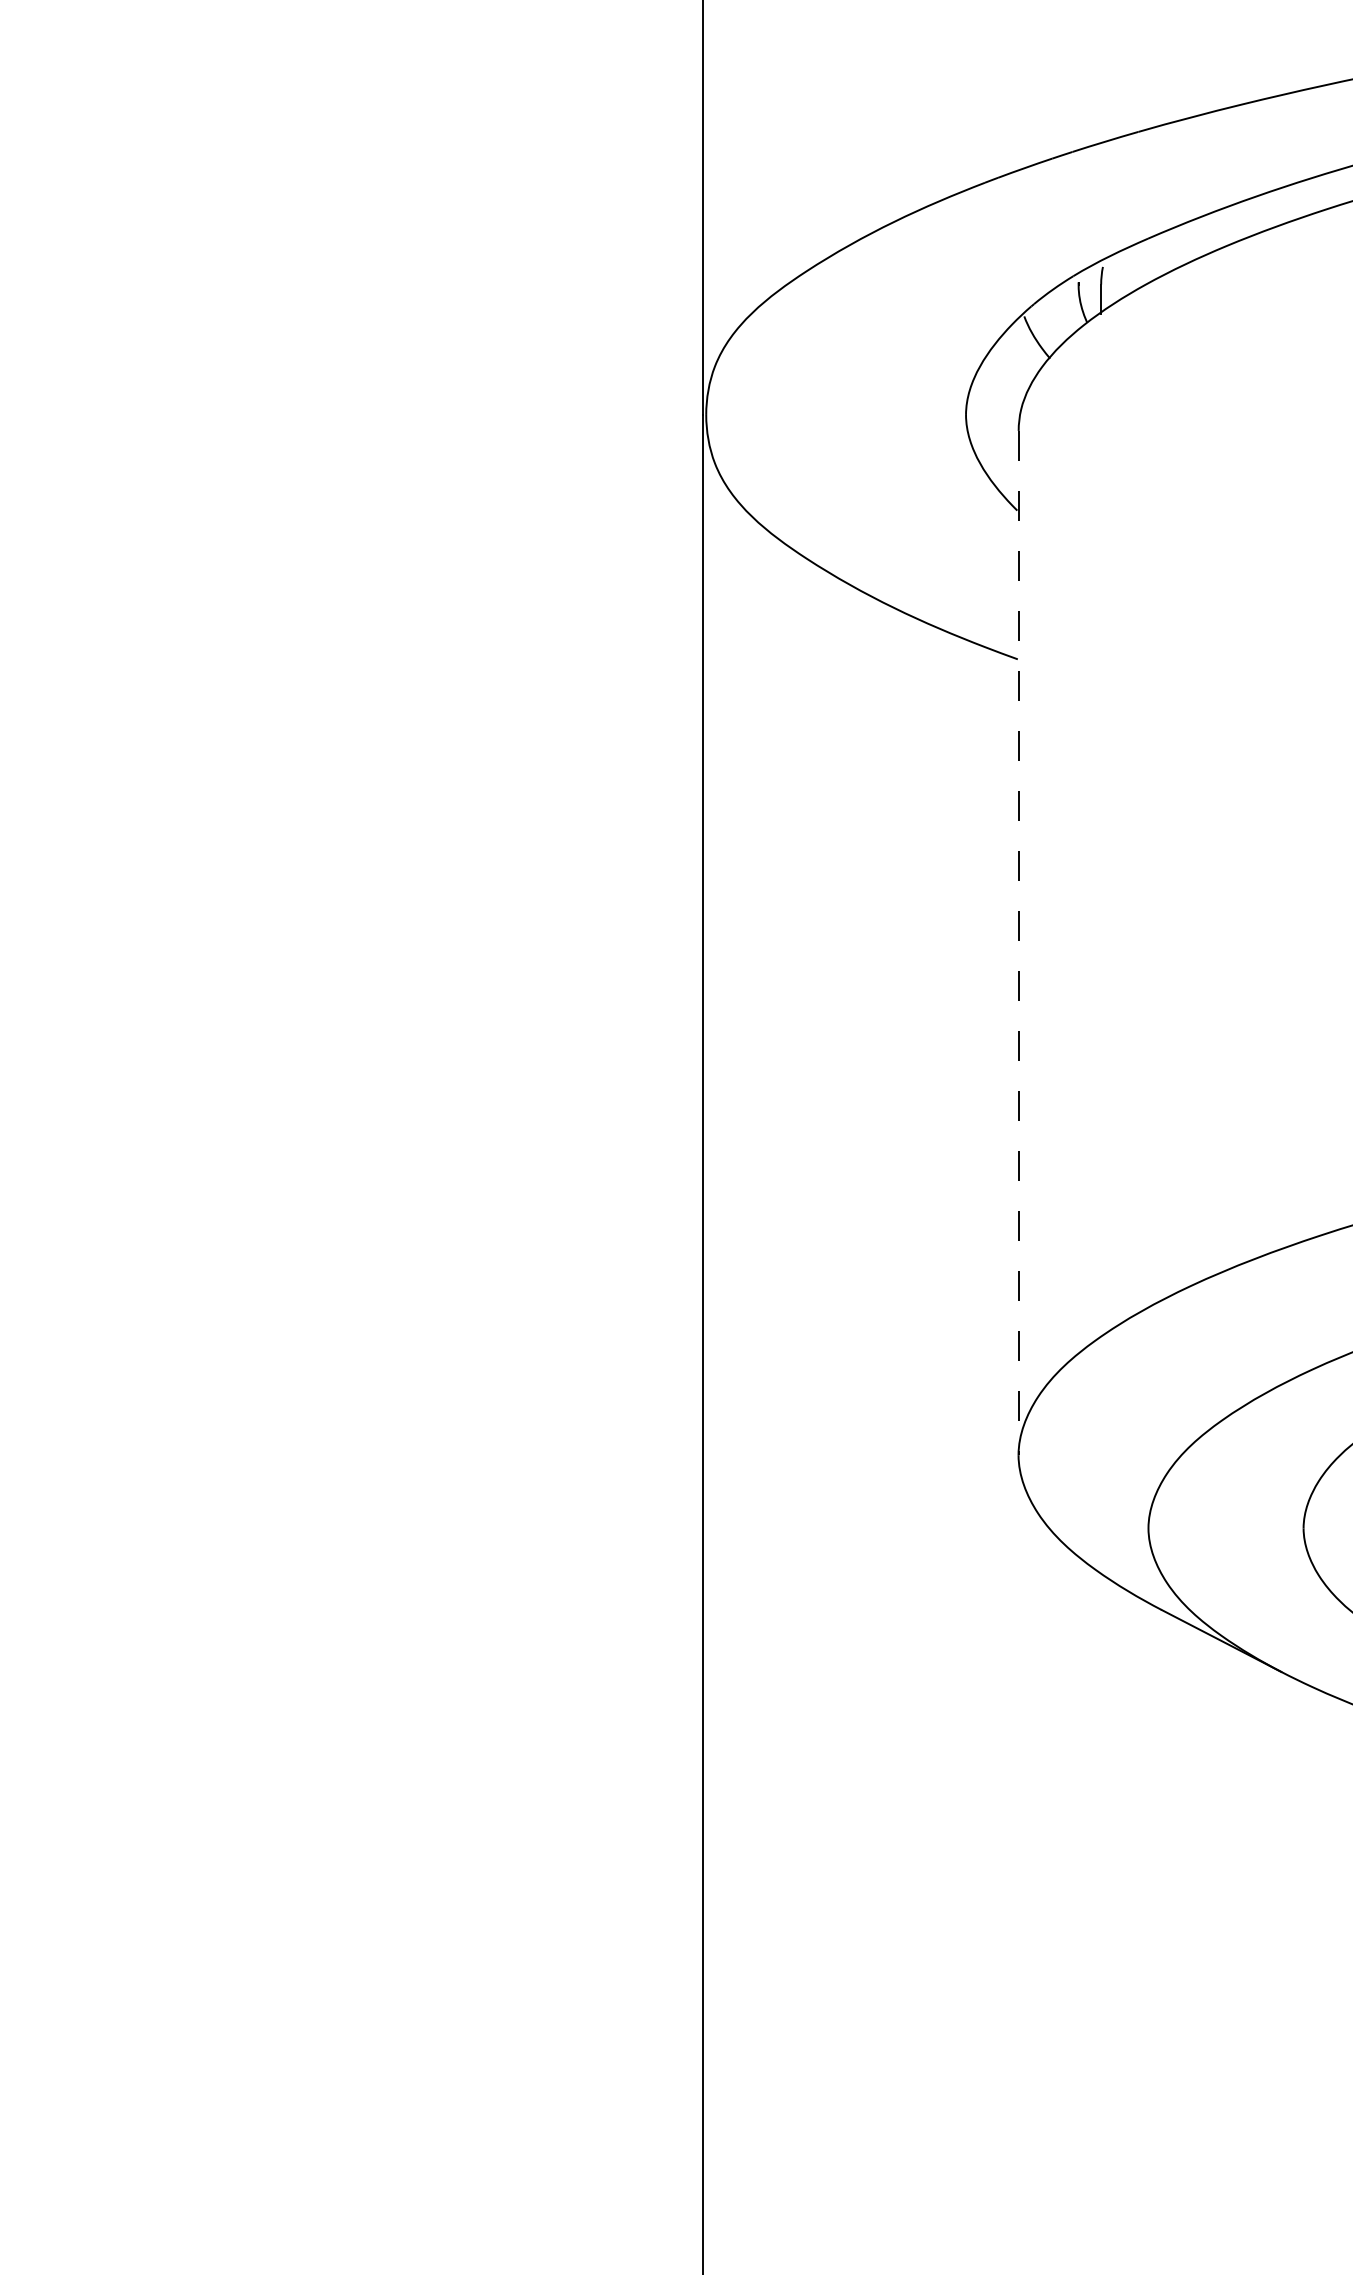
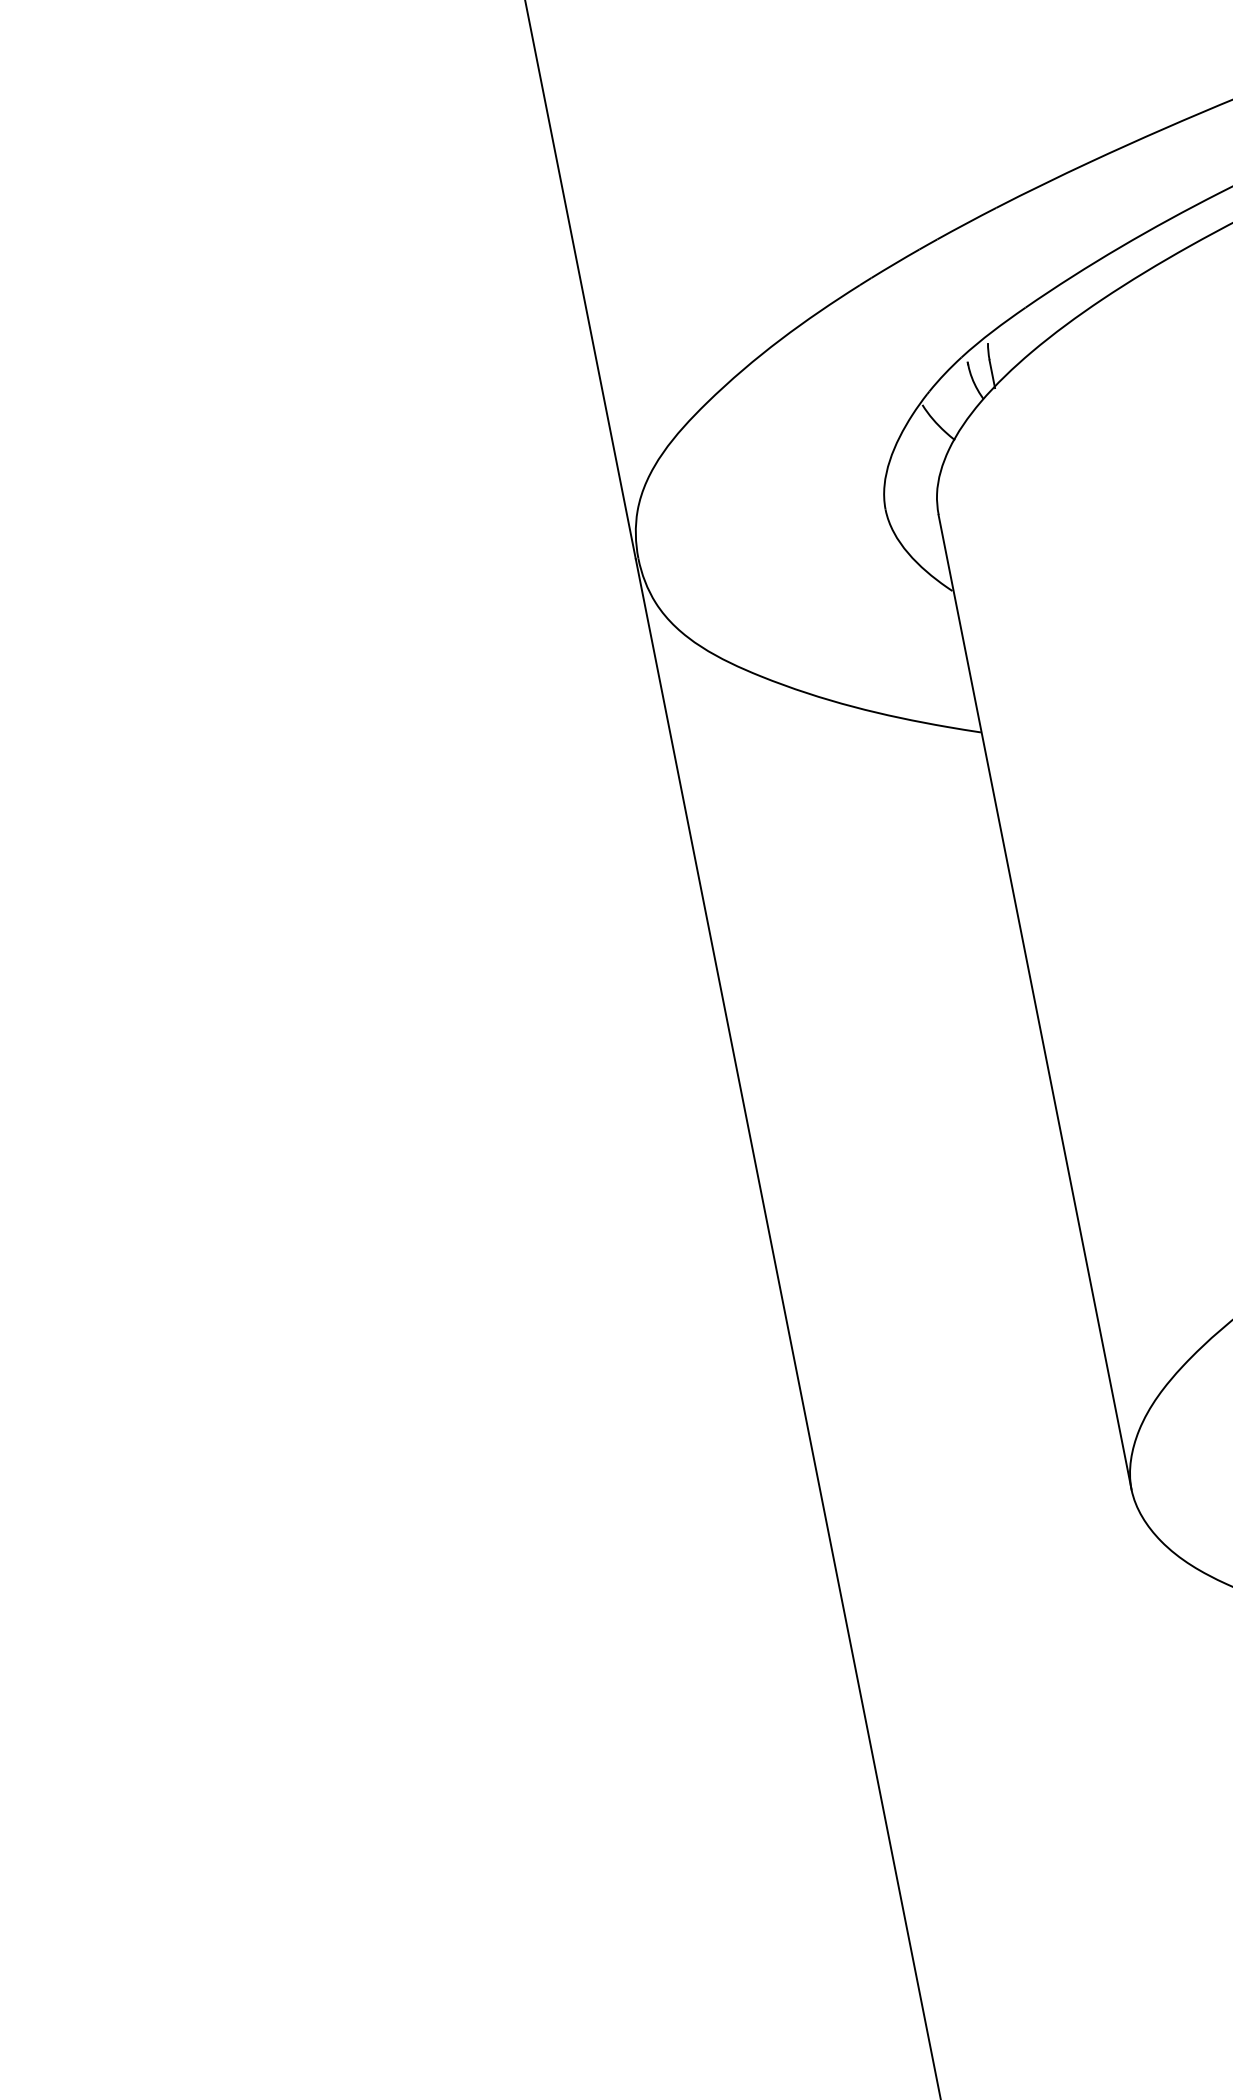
line: (1018, 943) -> (1035, 1002), dashed -> solid

